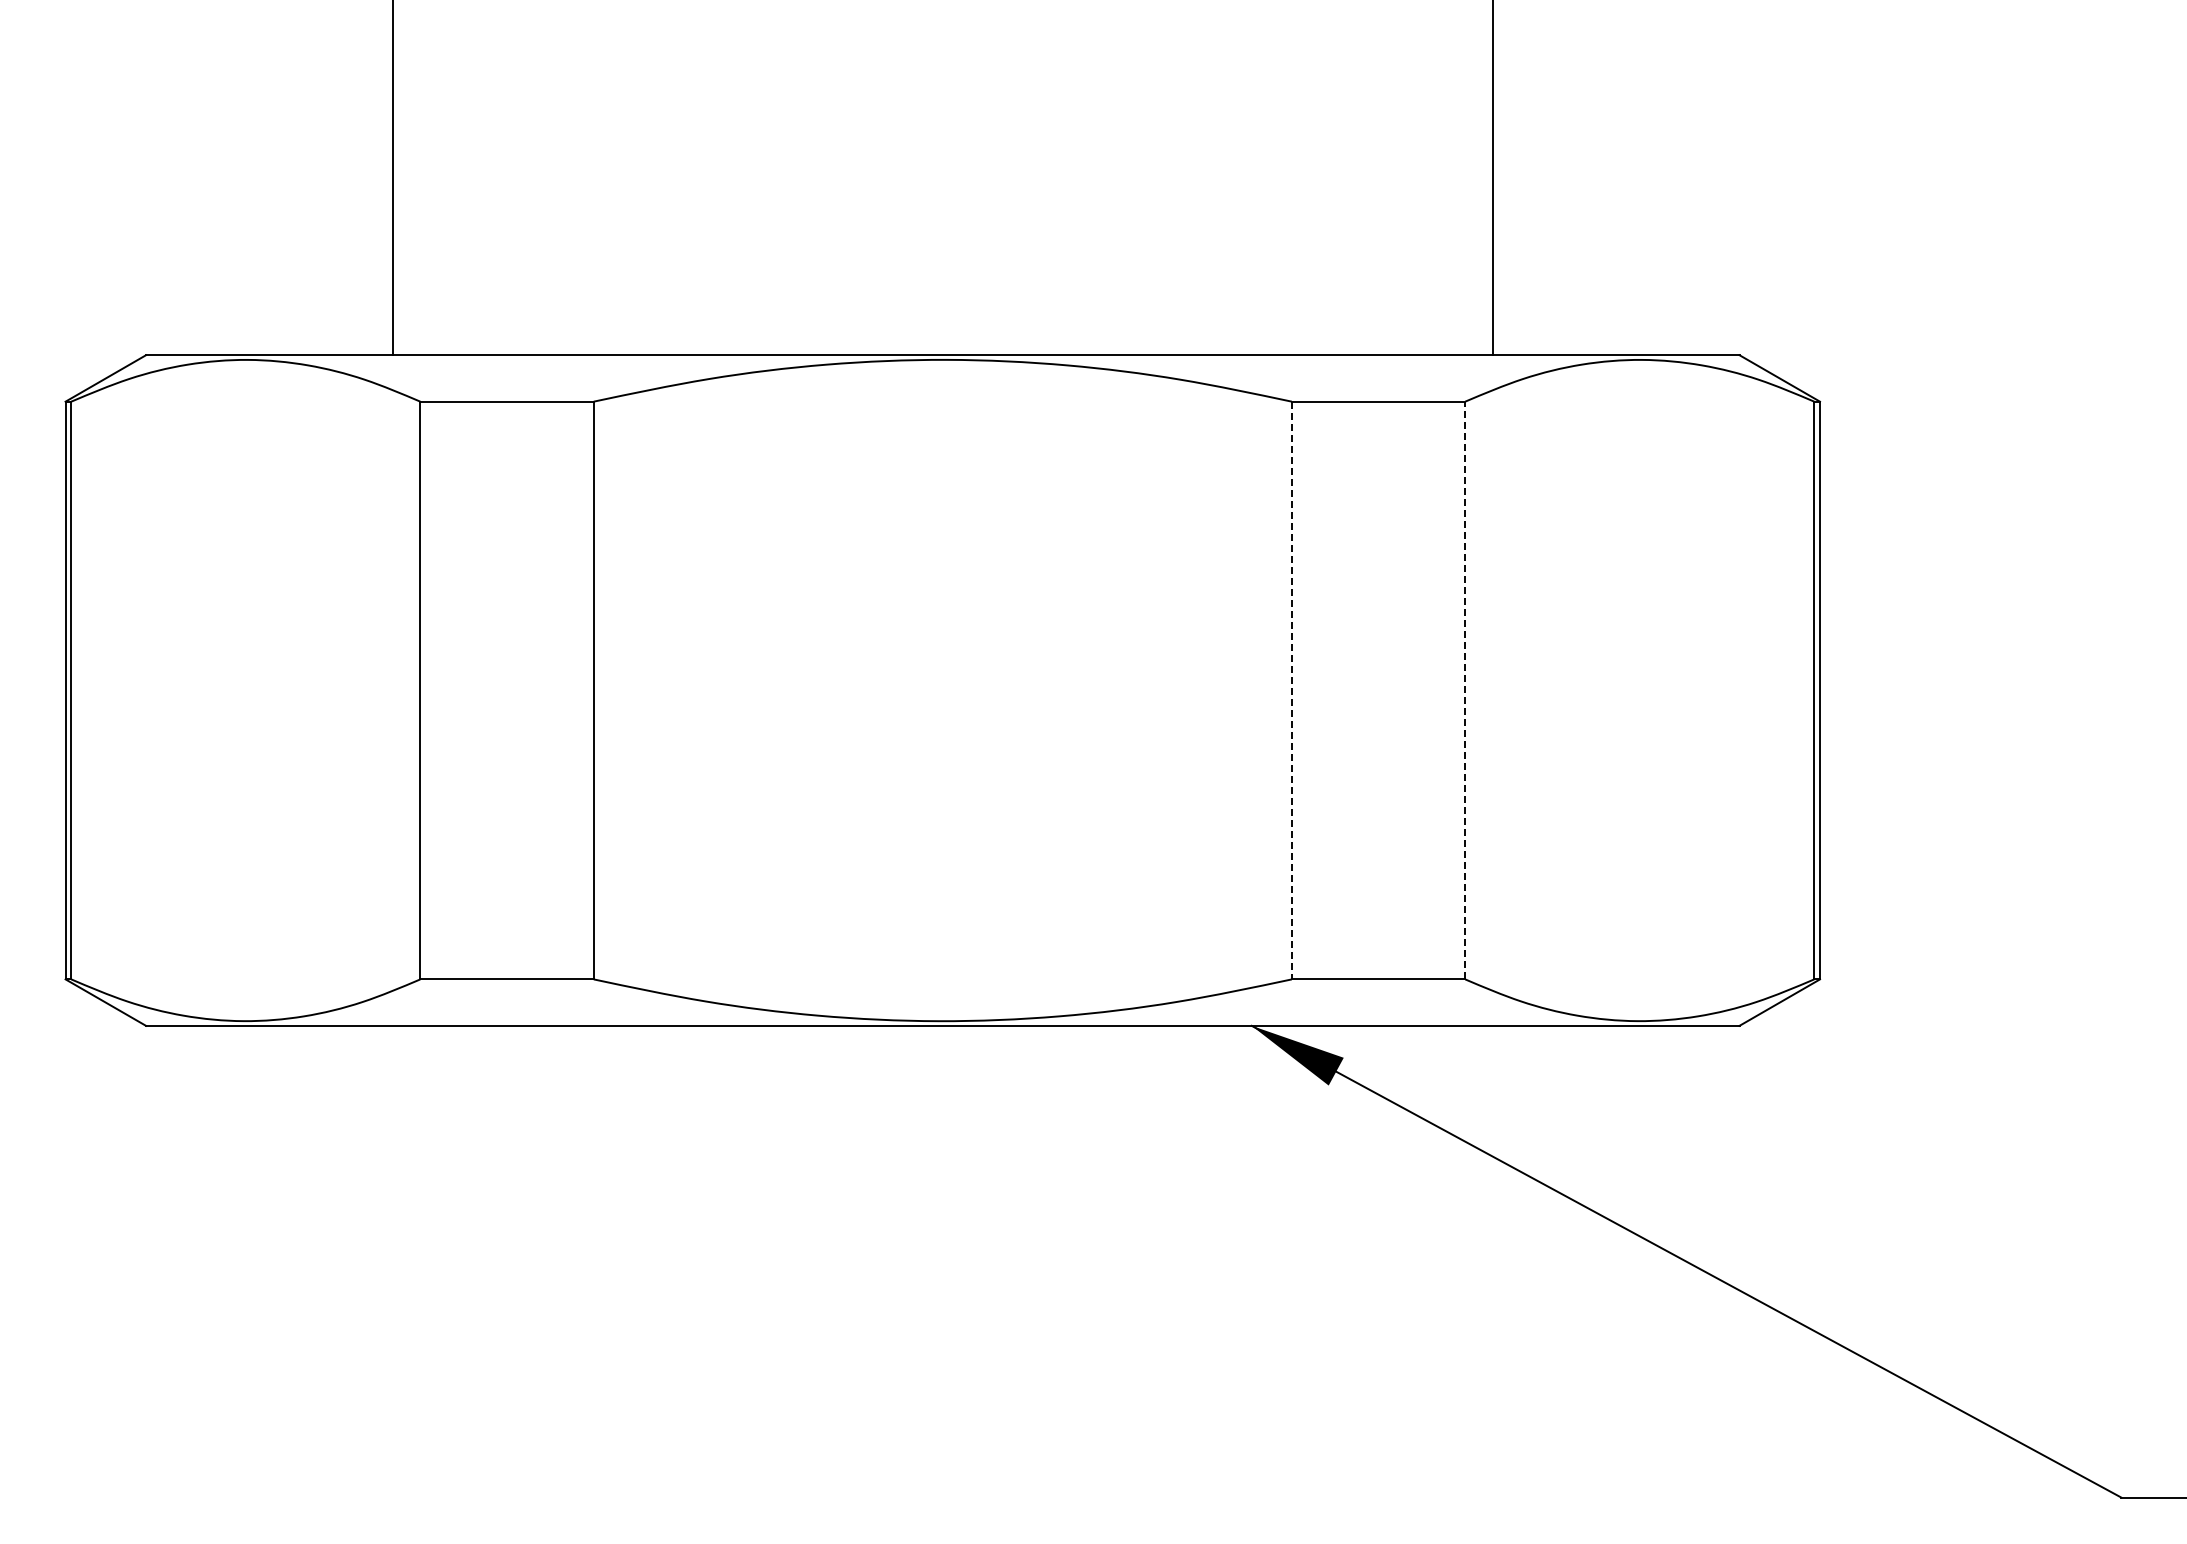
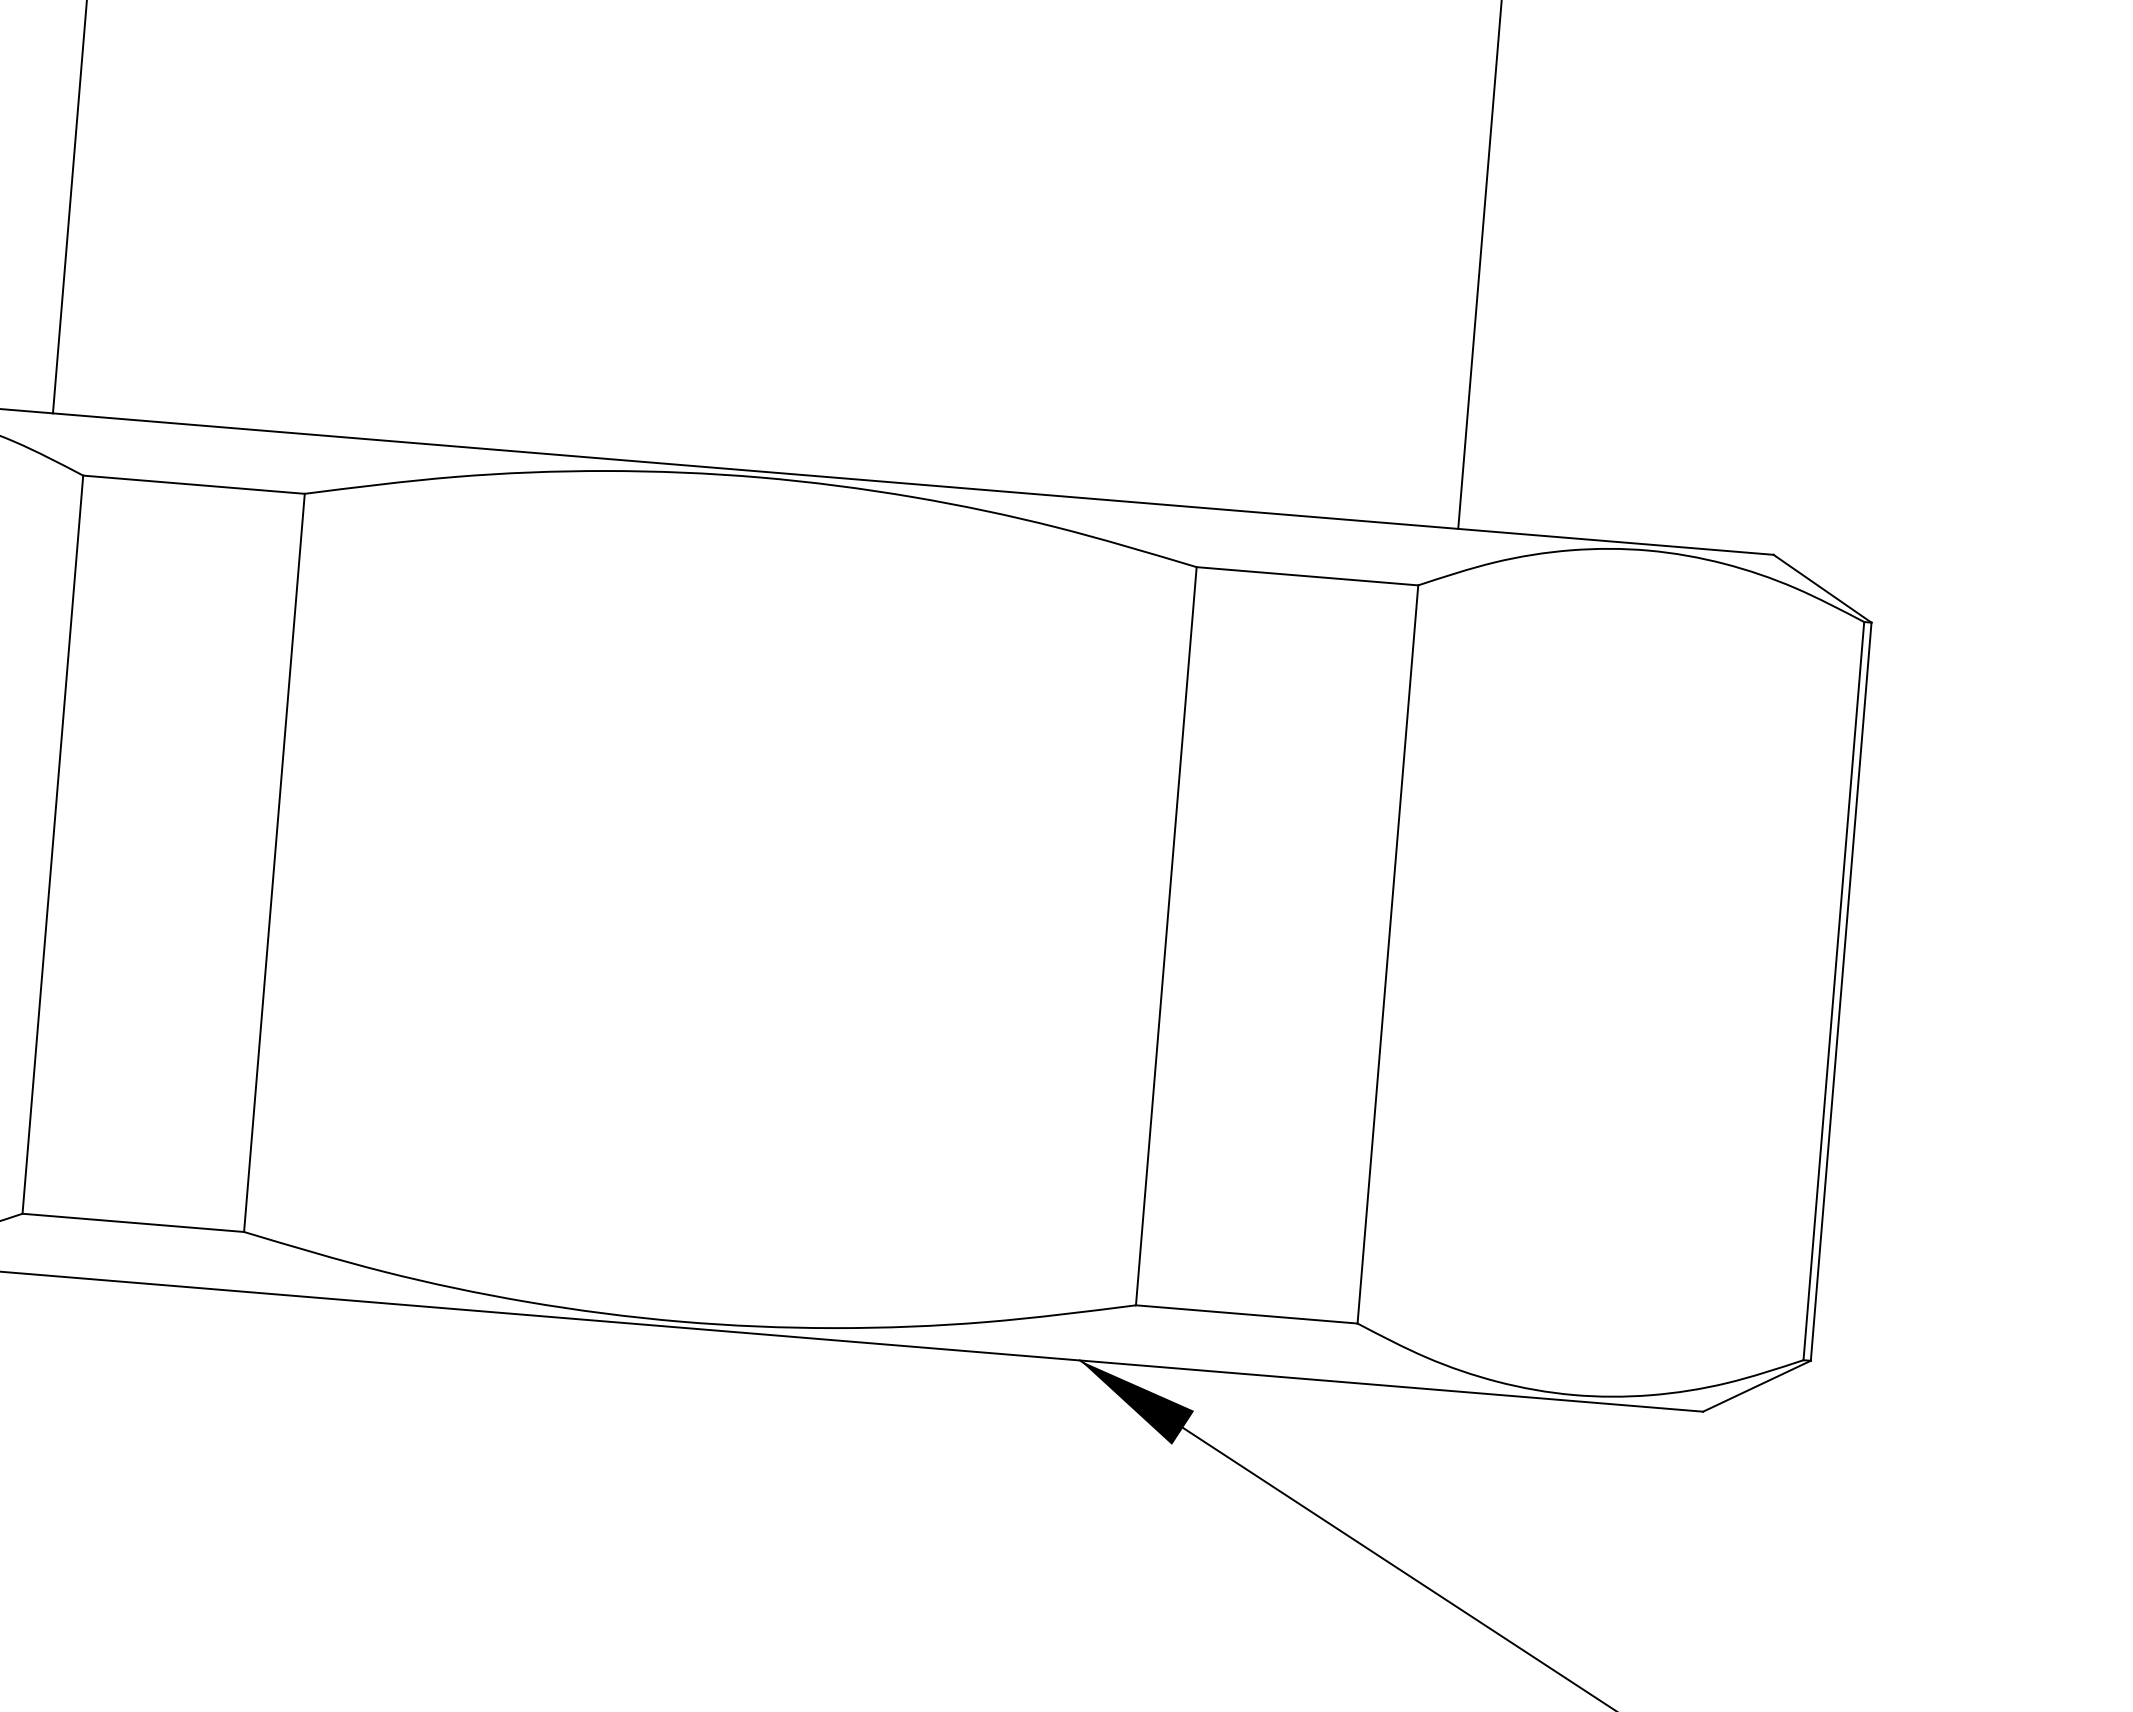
line: (1291, 690) -> (1165, 936), dashed -> solid
line: (1465, 690) -> (1388, 954), dashed -> solid

